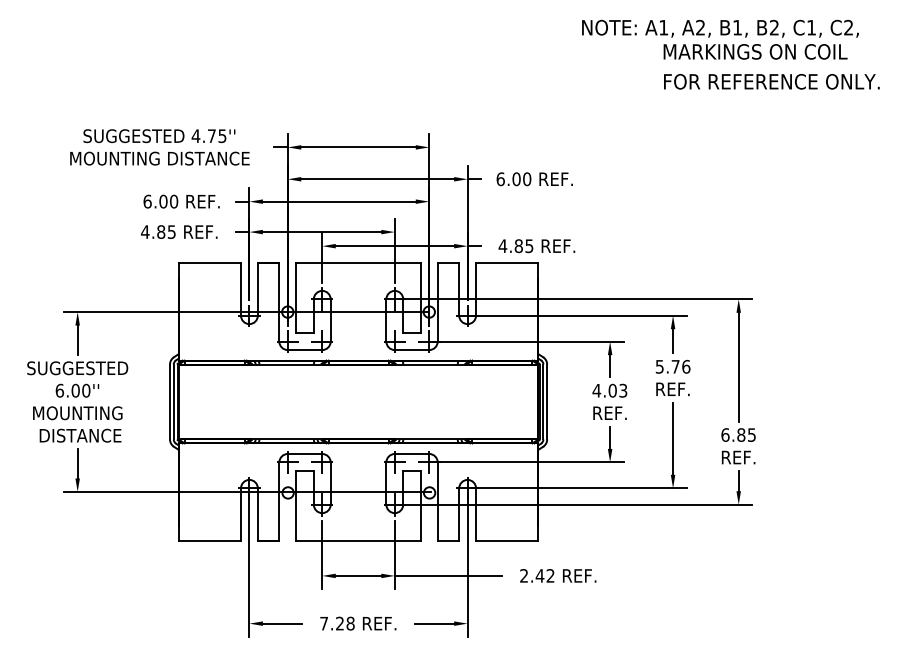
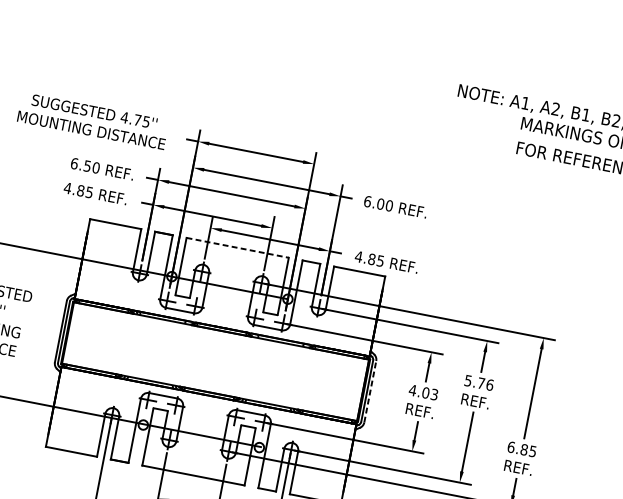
text: (163, 201) -> (87, 166), 6.00 -> 6.50
line: (359, 263) -> (238, 248), solid -> dashed
line: (547, 401) -> (370, 391), solid -> dashed

